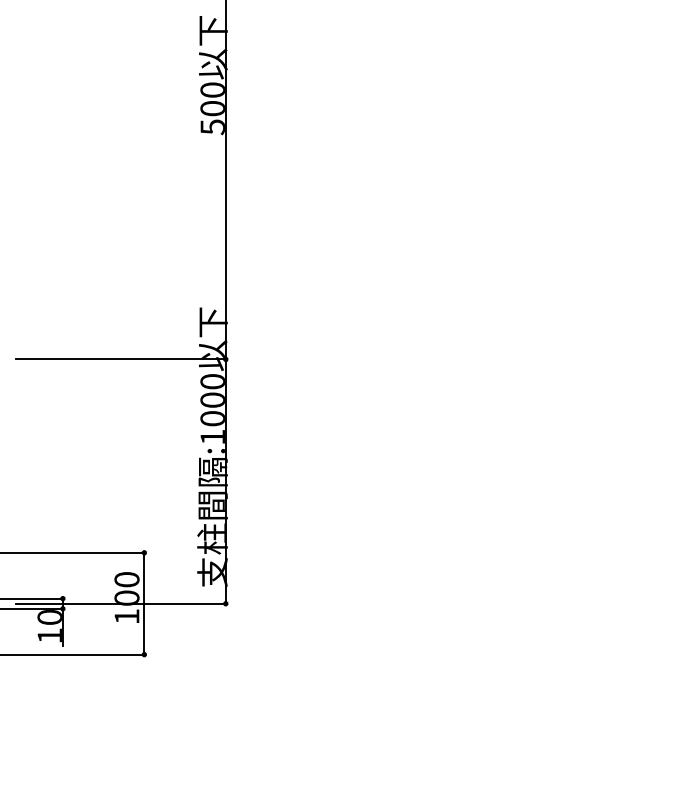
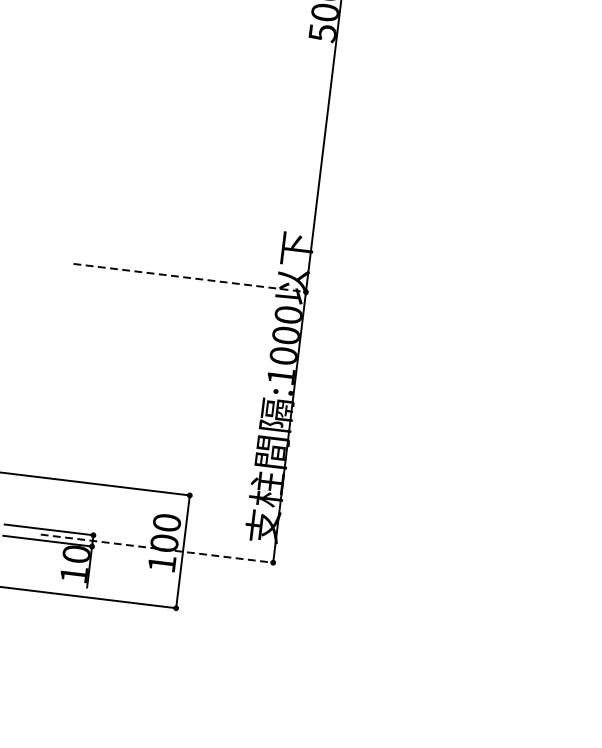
line: (121, 359) -> (190, 278), solid -> dashed
line: (121, 603) -> (157, 548), solid -> dashed

